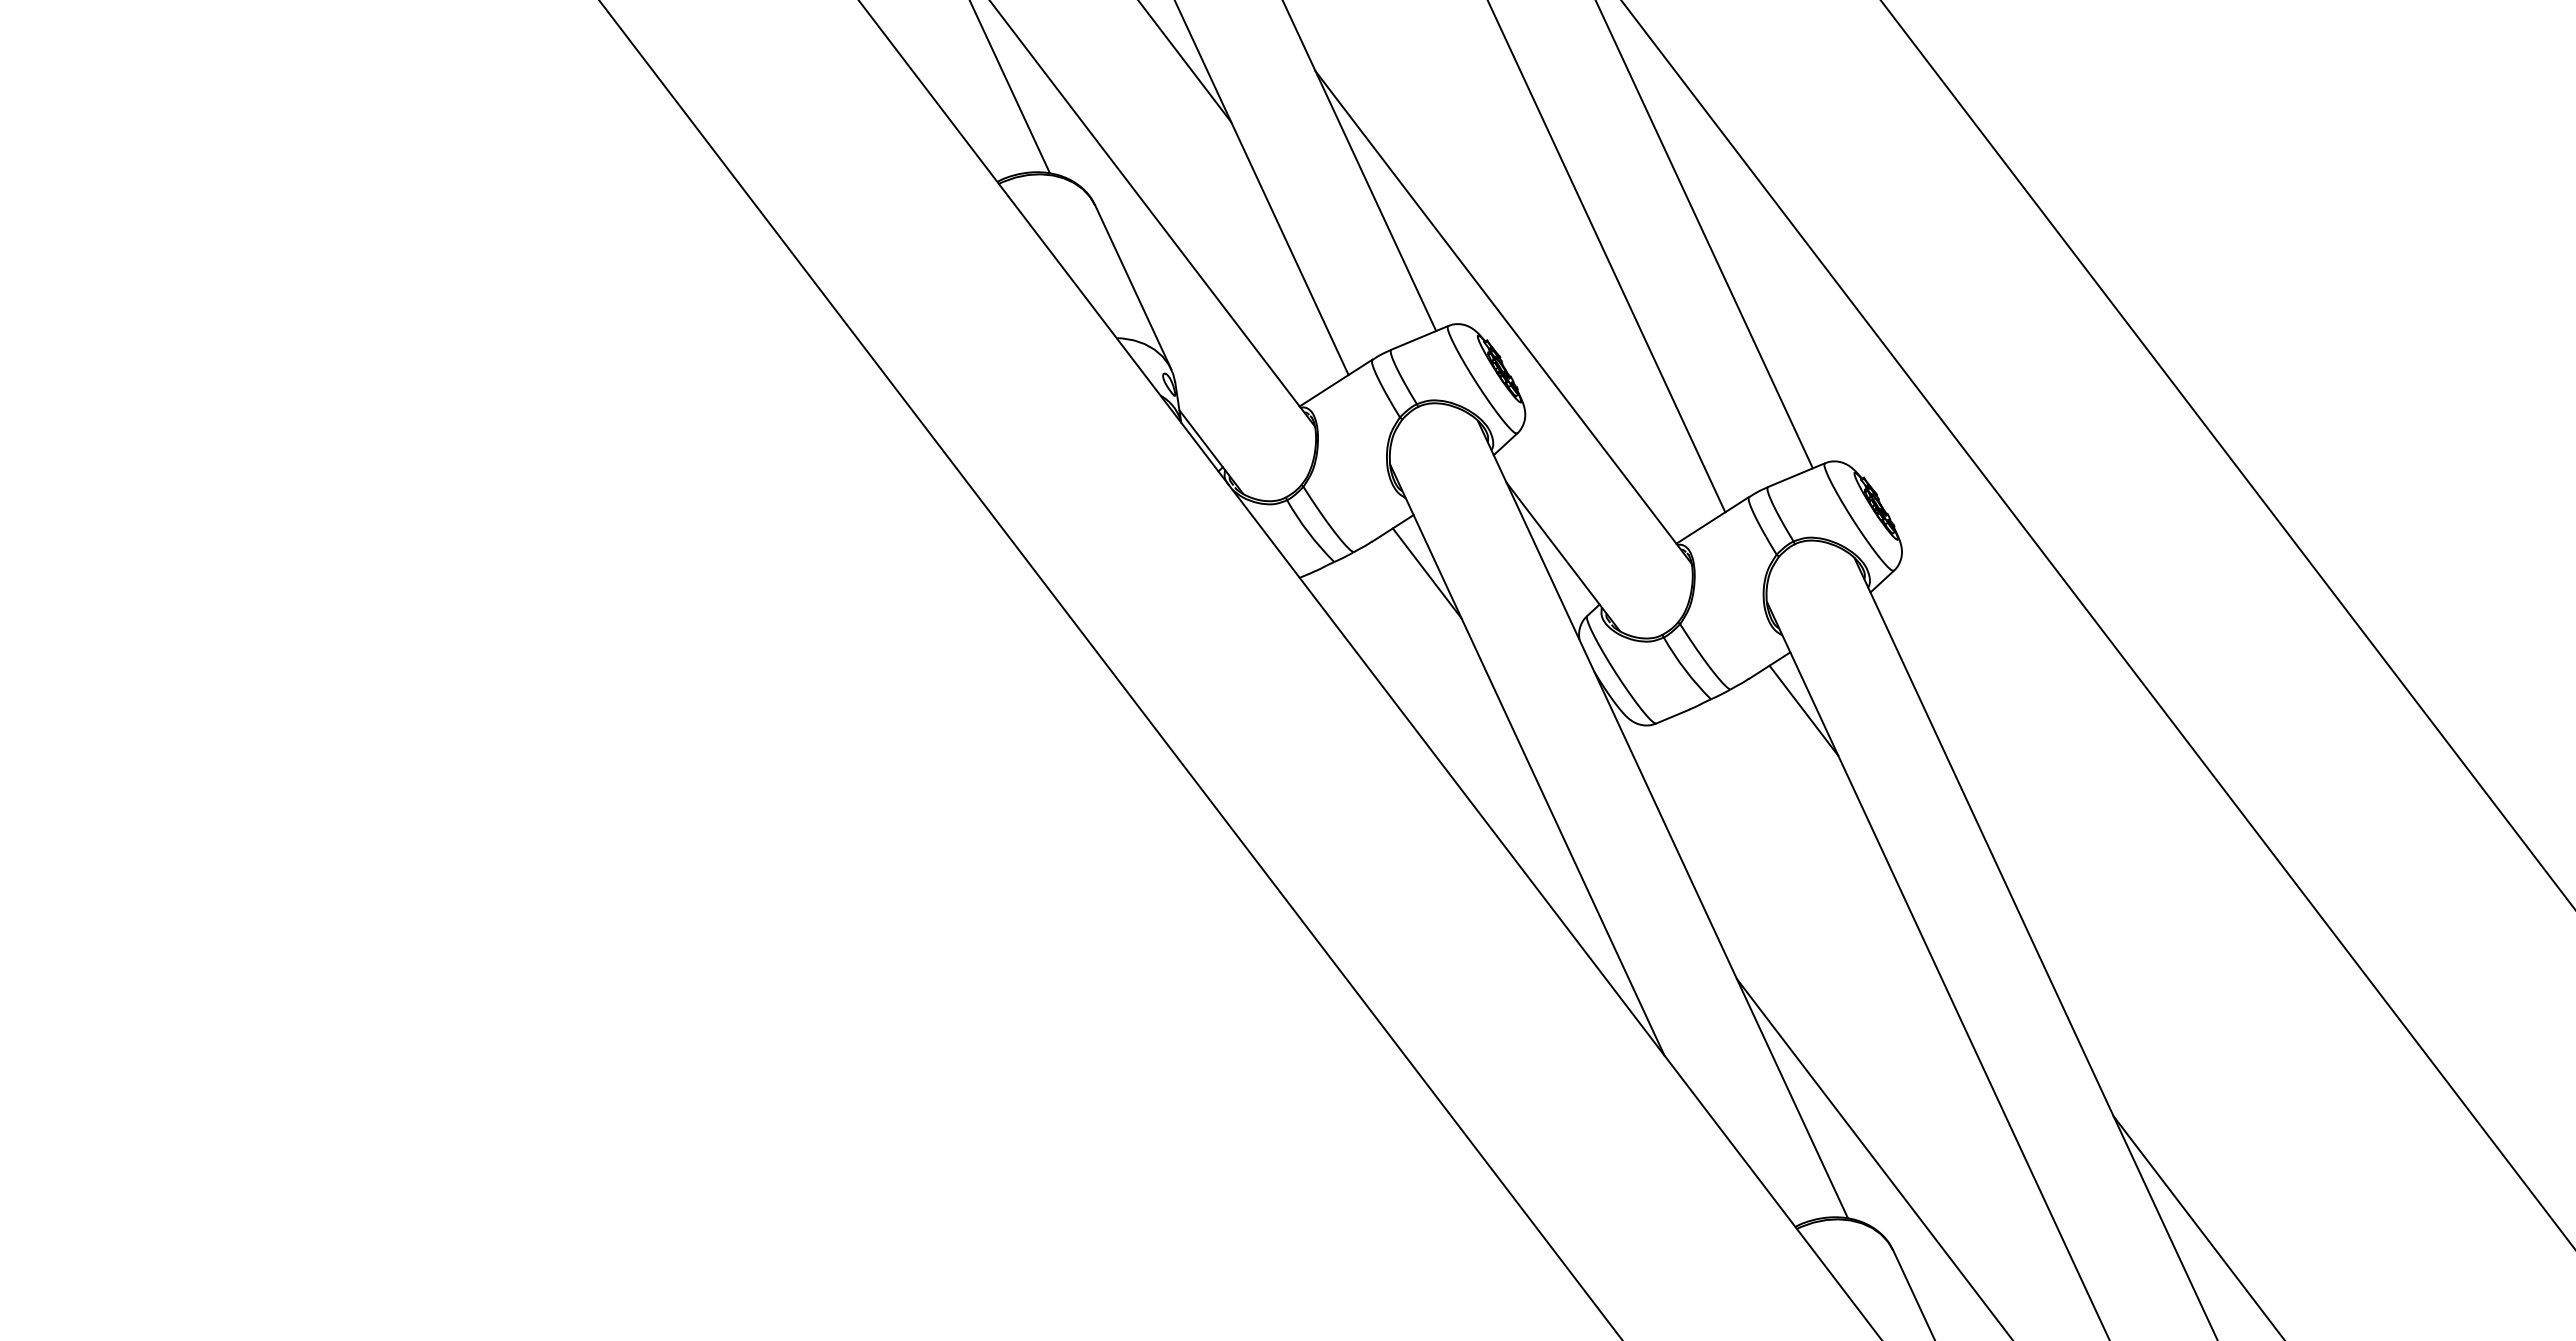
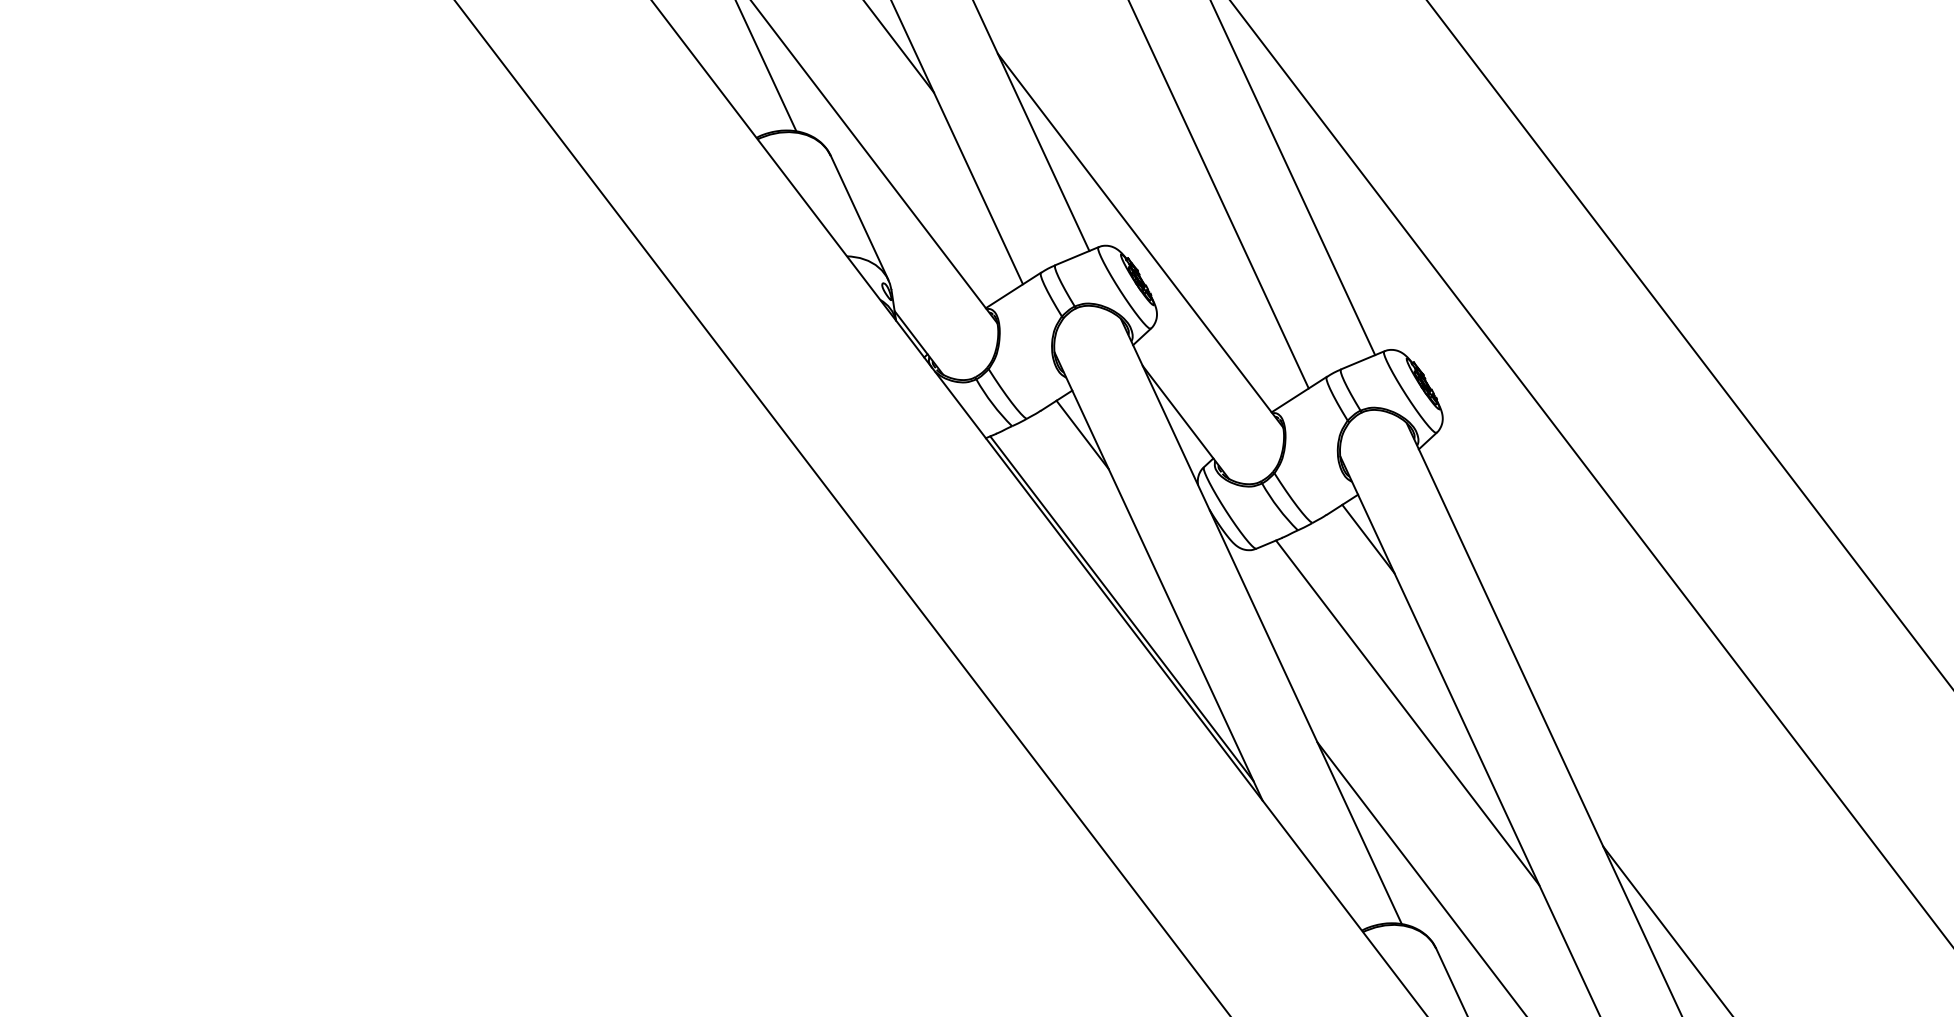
line: (1478, 802) -> (1121, 608), added
line: (1855, 939) -> (1407, 712), added

